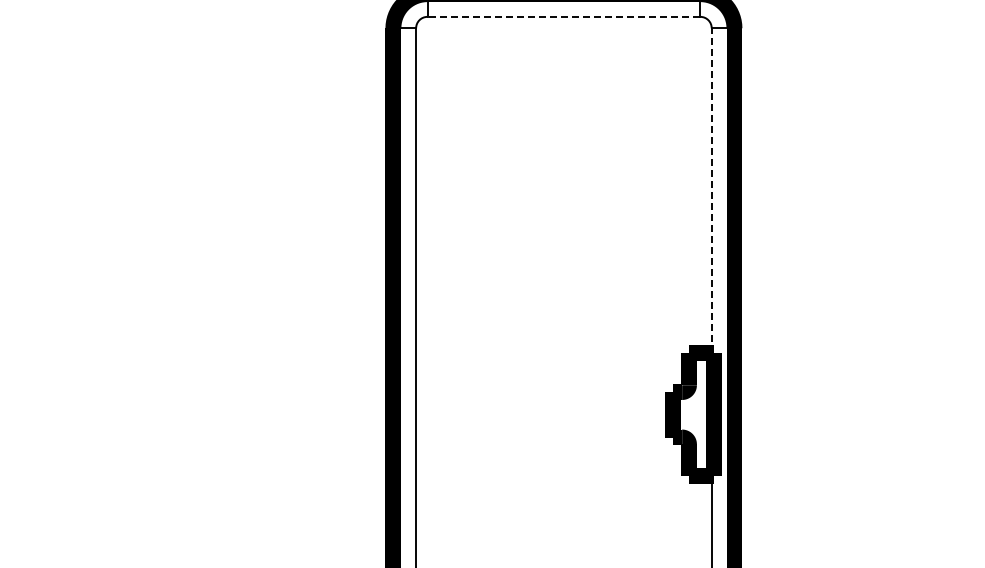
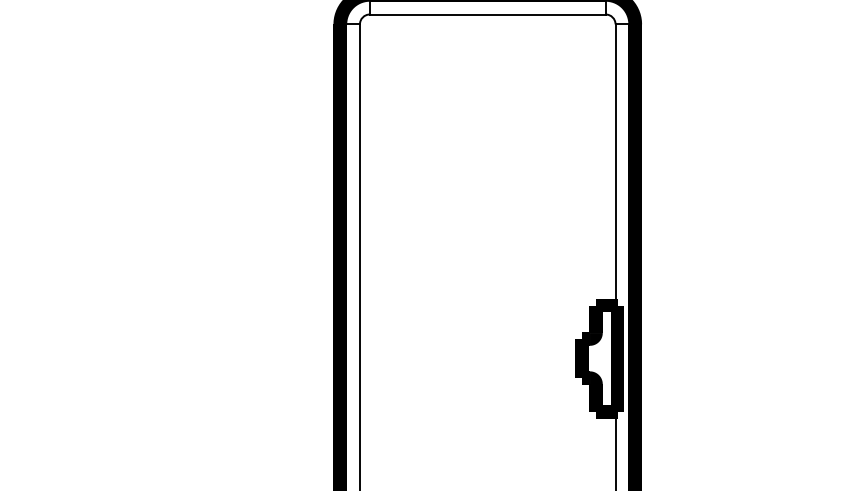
line: (563, 16) -> (487, 14), dashed -> solid
line: (711, 190) -> (615, 164), dashed -> solid

